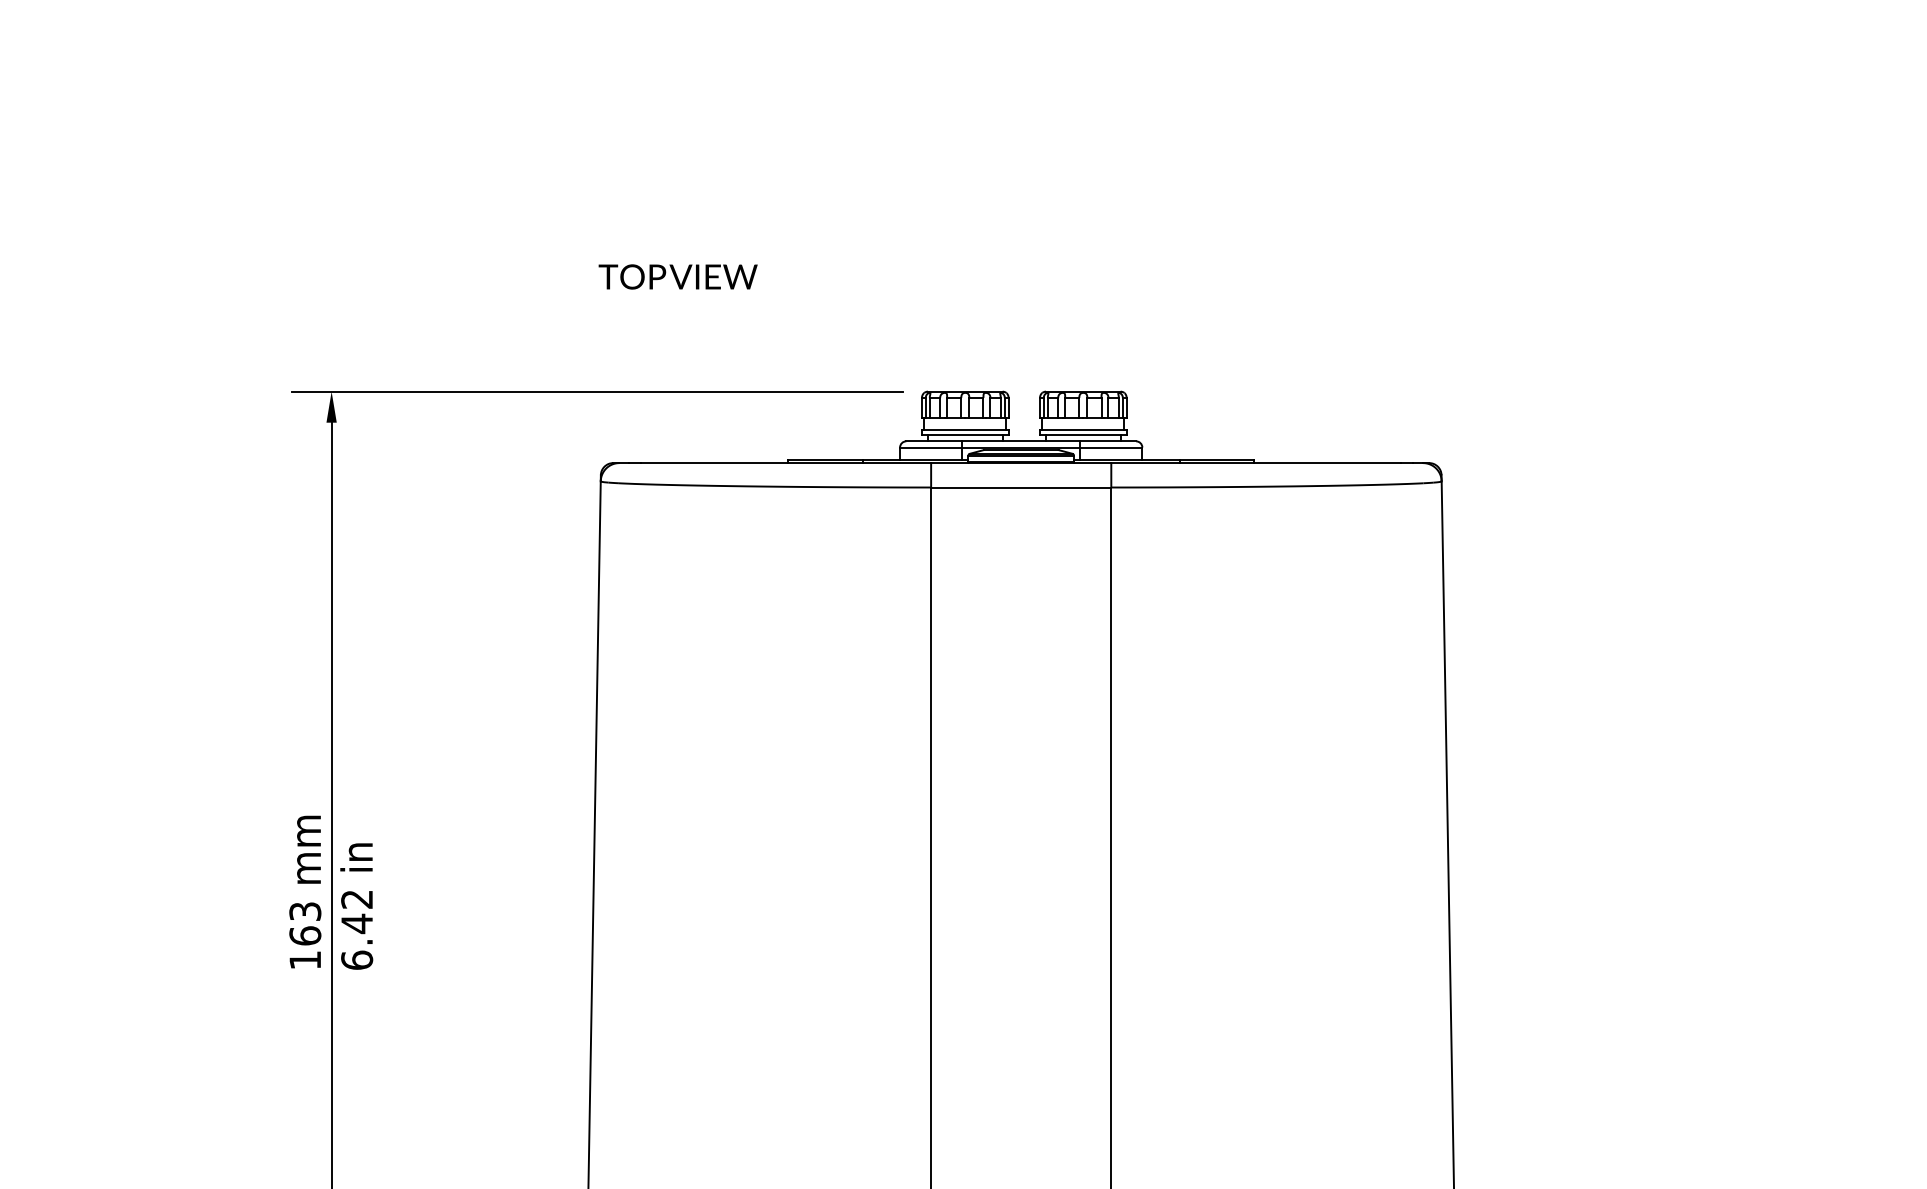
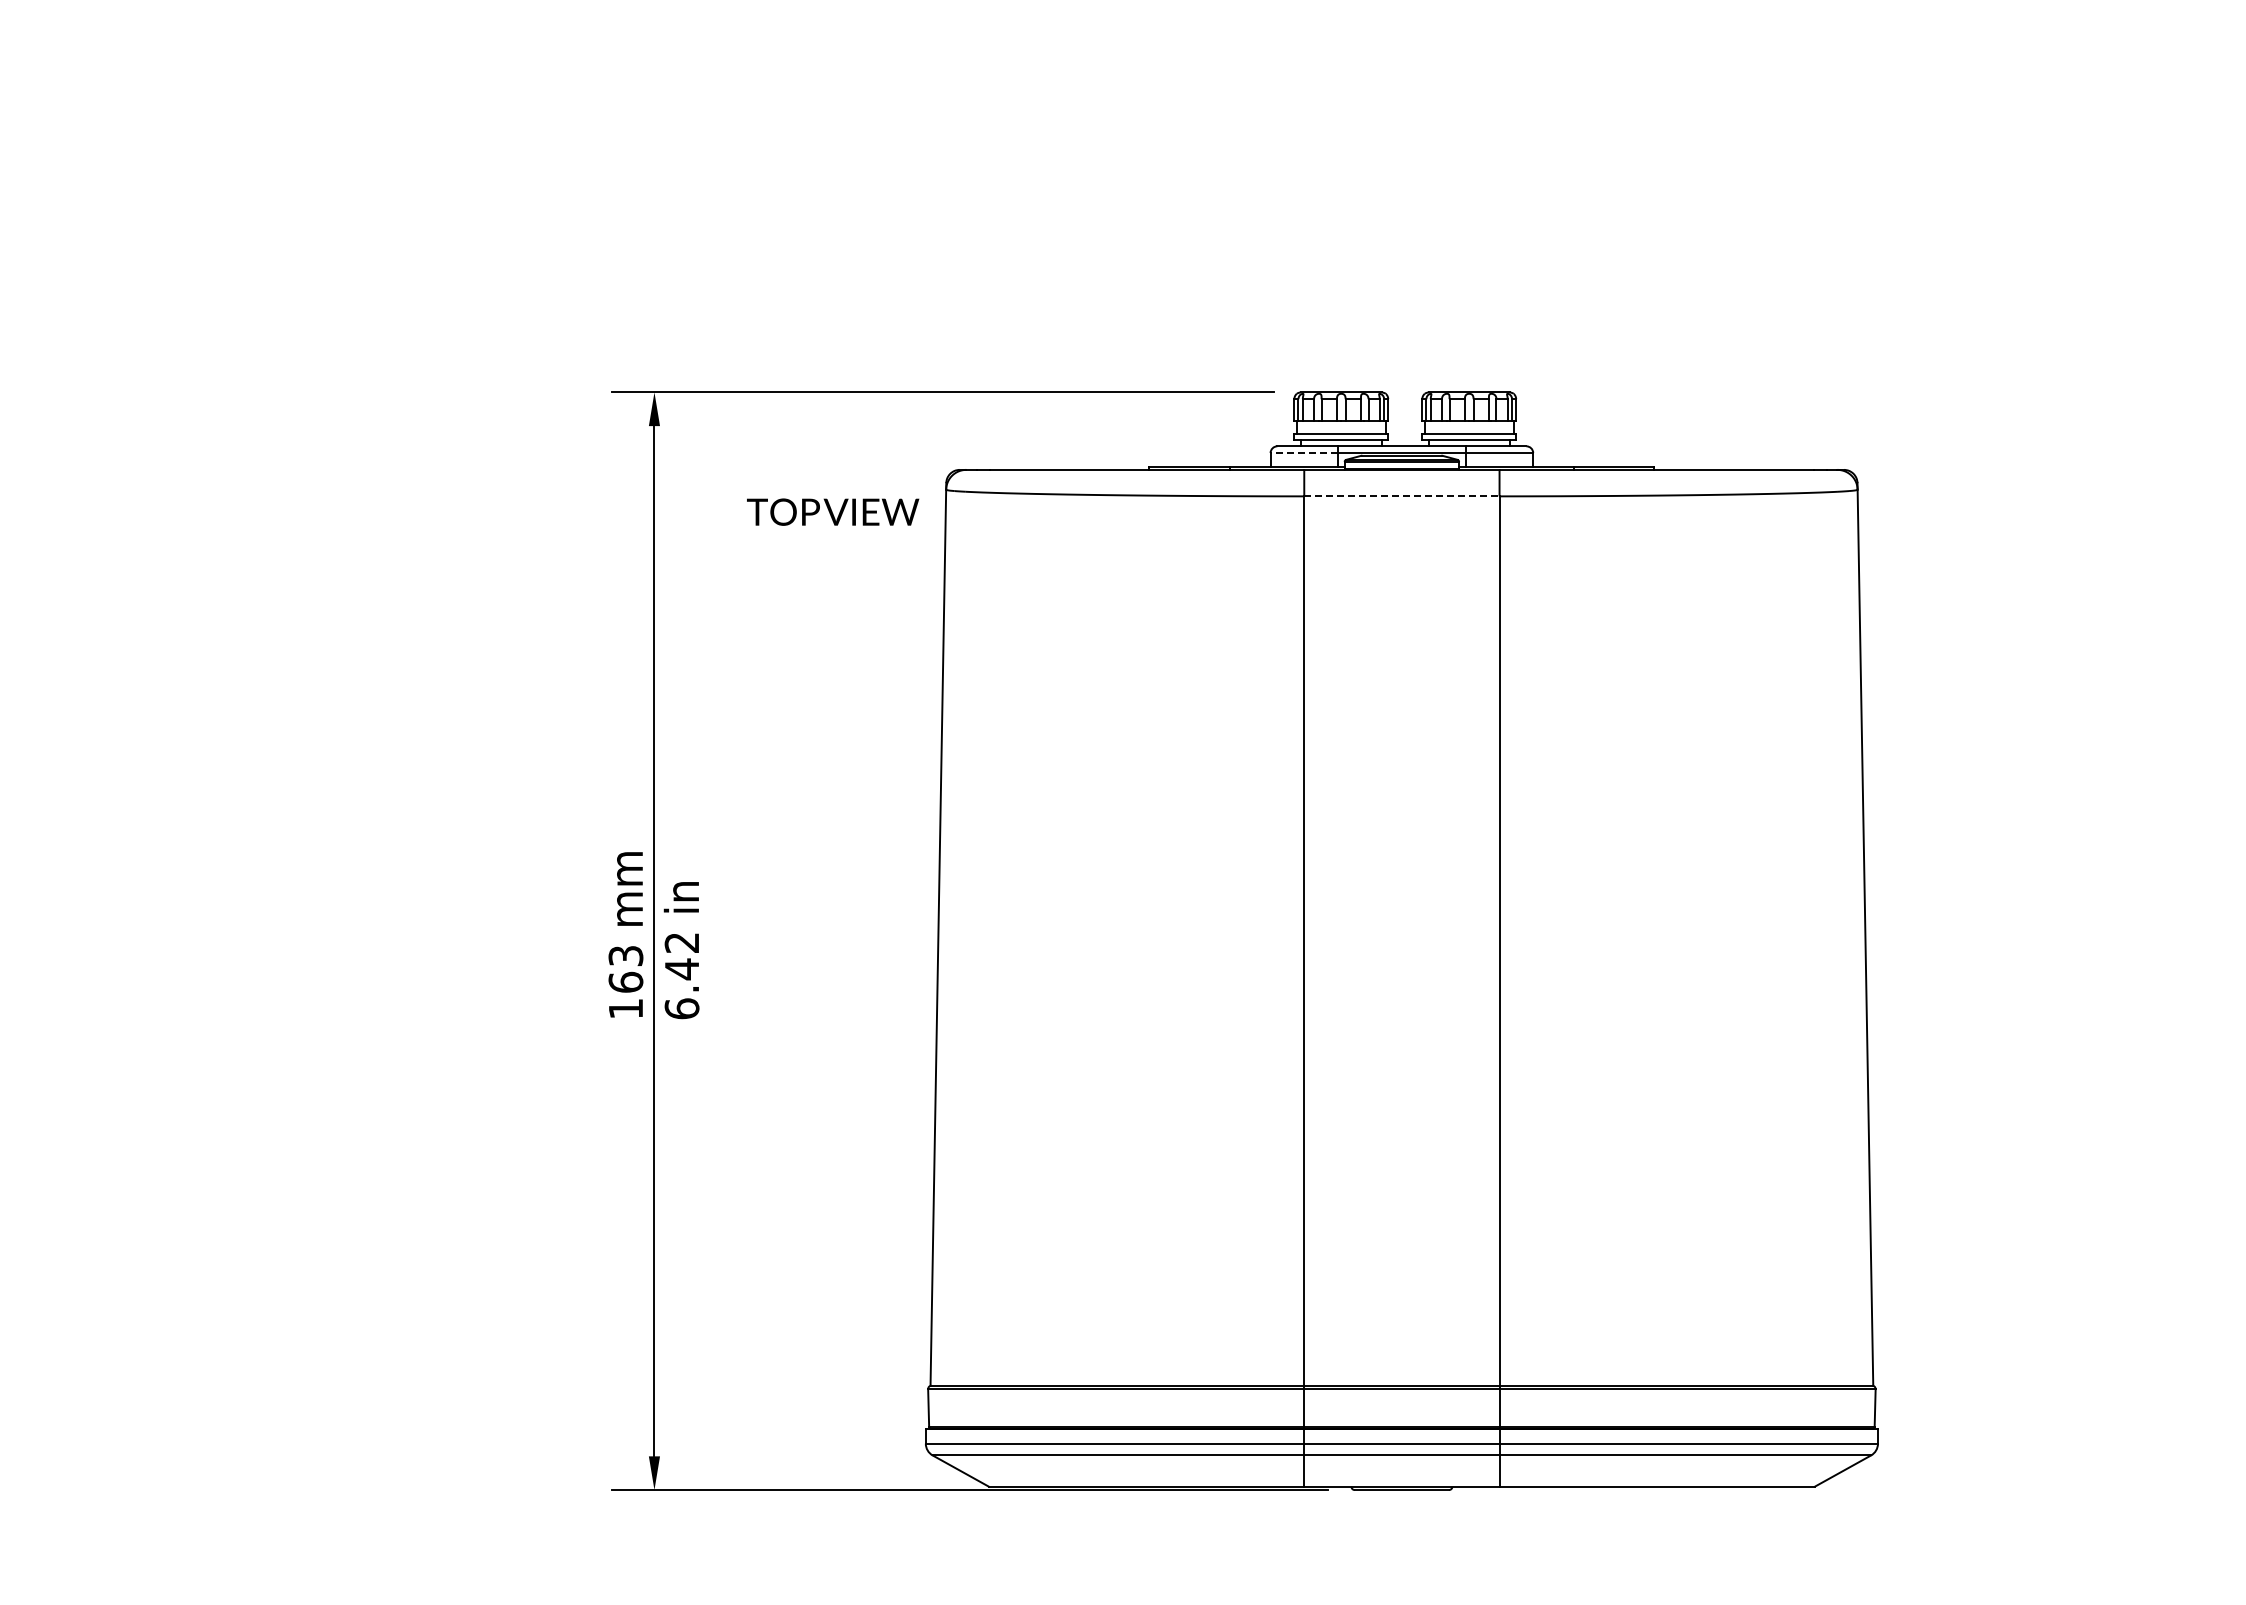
text: (678, 276) -> (833, 511), moved
line: (931, 447) -> (1304, 453), solid -> dashed
line: (1020, 487) -> (1401, 496), solid -> dashed

